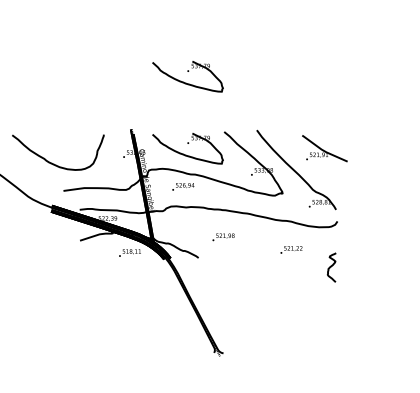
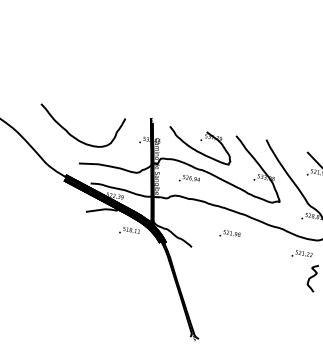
part: (187, 76) -> (211, 78), removed
text: (223, 237) -> (229, 234), moved
text: (291, 249) -> (302, 254), moved

